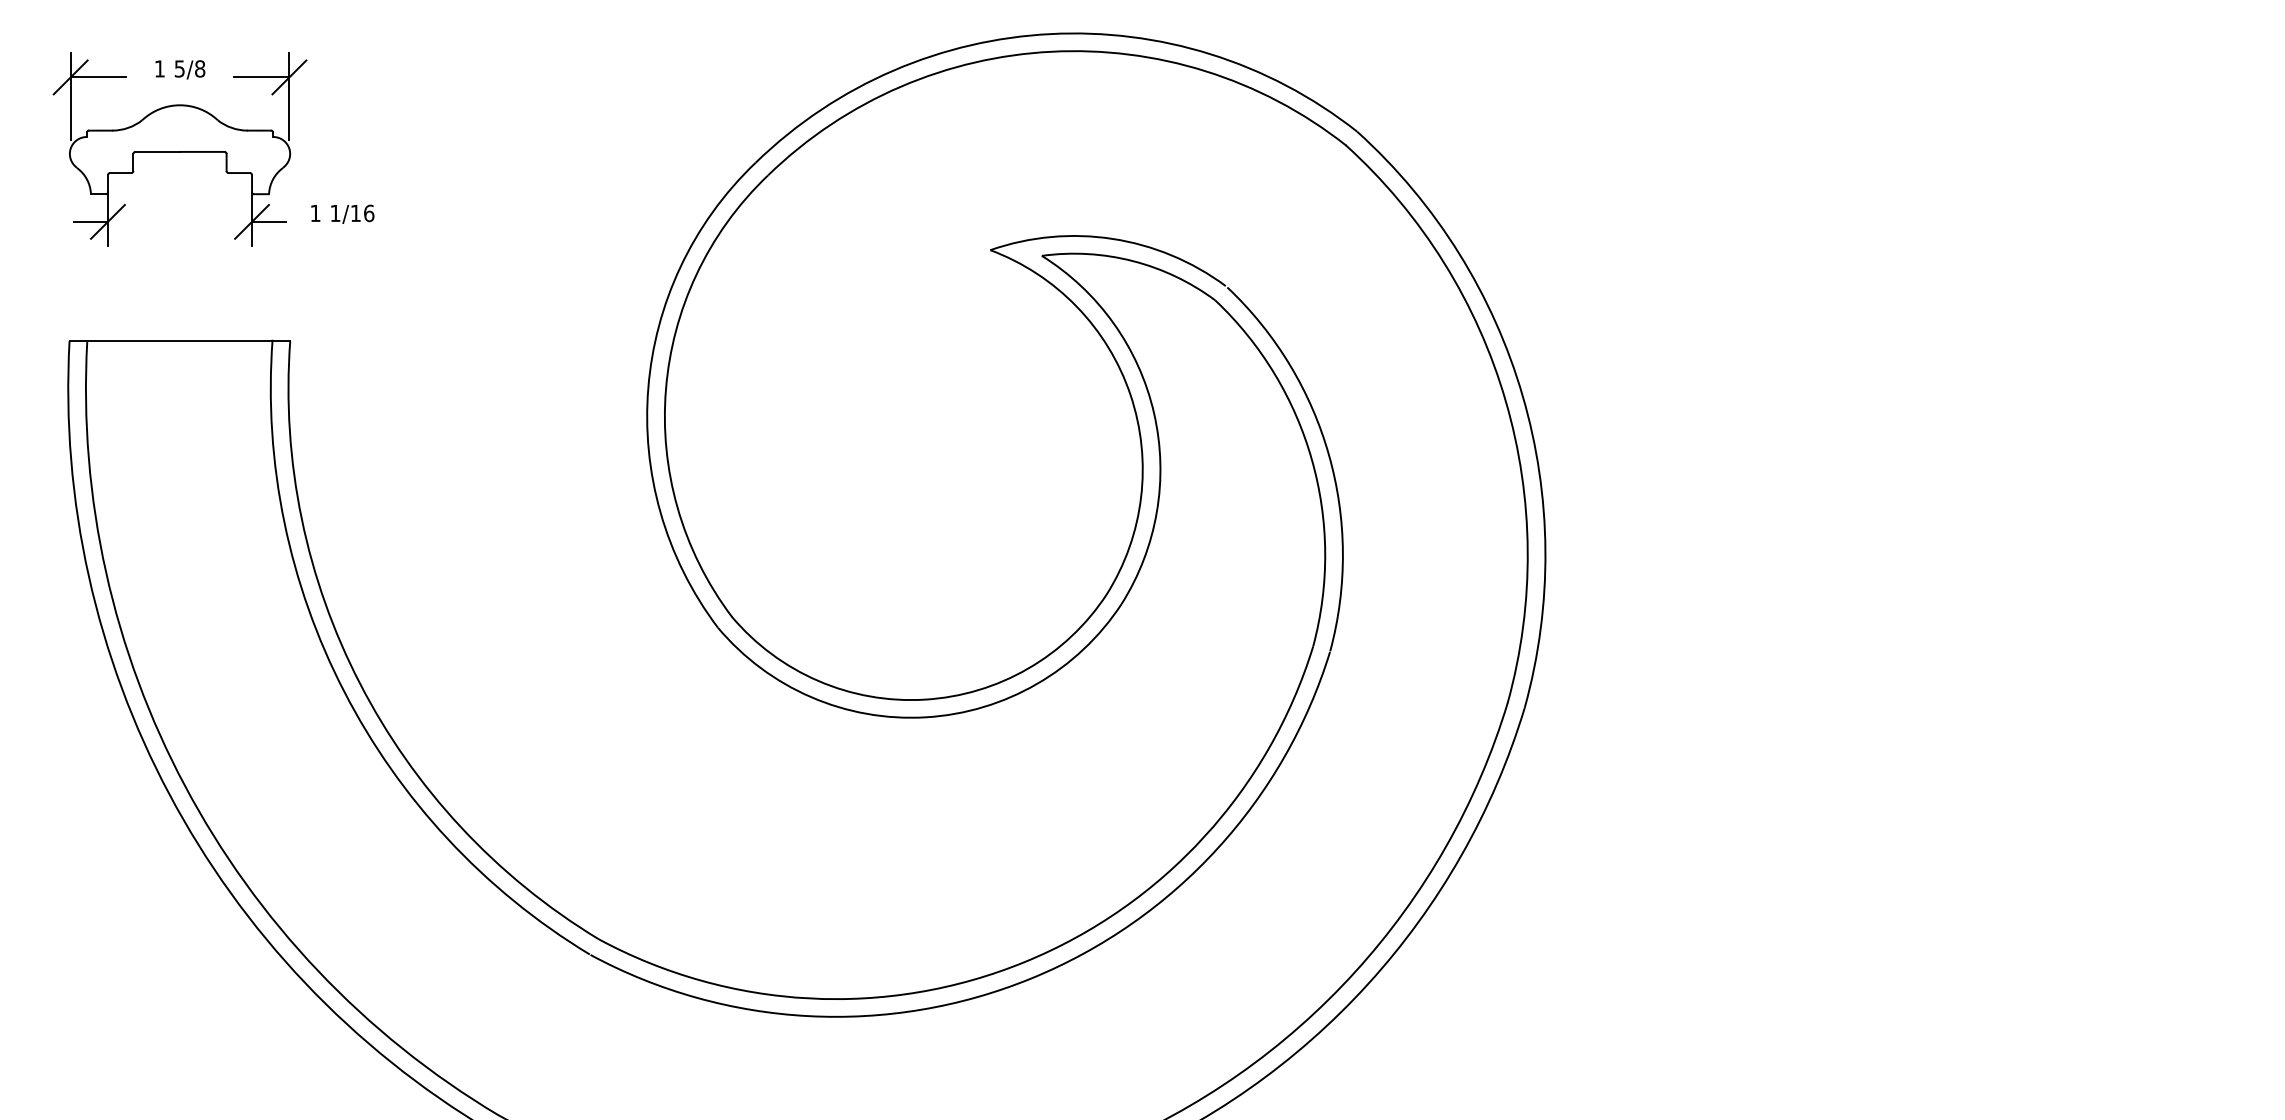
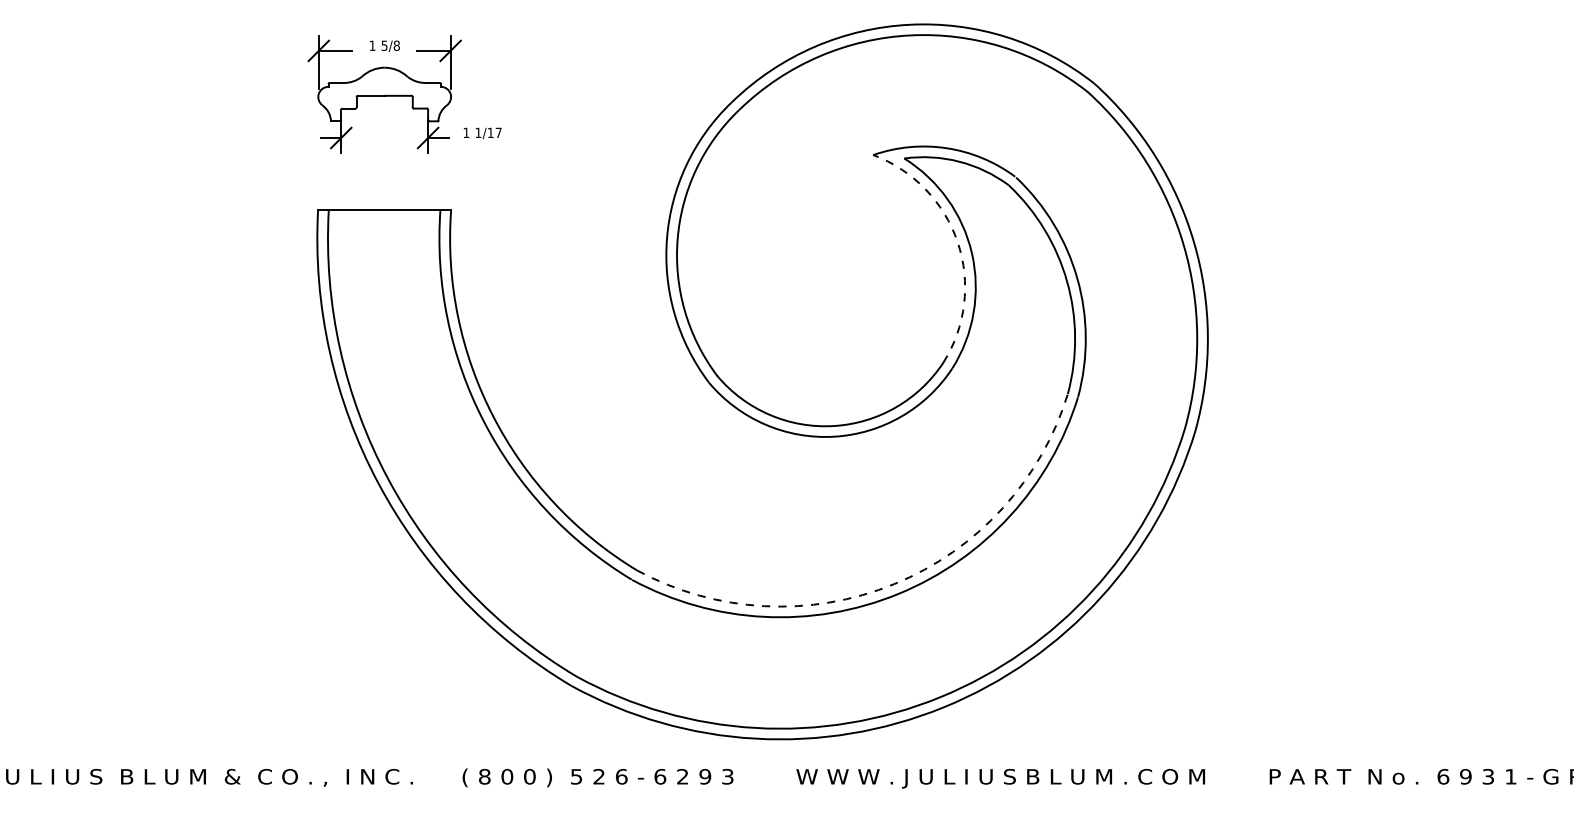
text: (368, 212) -> (498, 132), 1/16 -> 1/17
arc: (1130, 395) -> (957, 242), solid -> dashed
arc: (1025, 962) -> (894, 584), solid -> dashed

